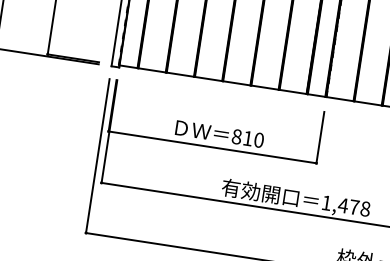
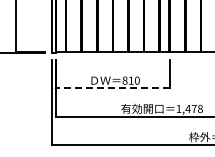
line: (211, 147) -> (112, 88), solid -> dashed

